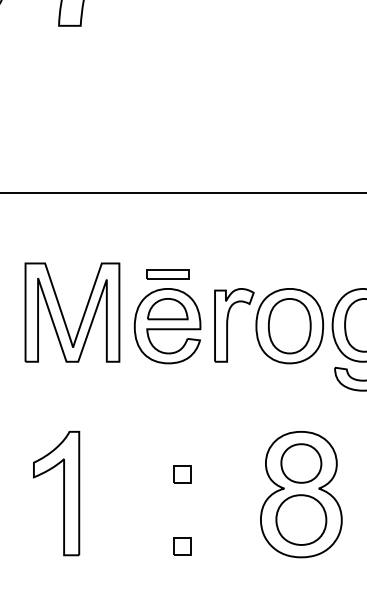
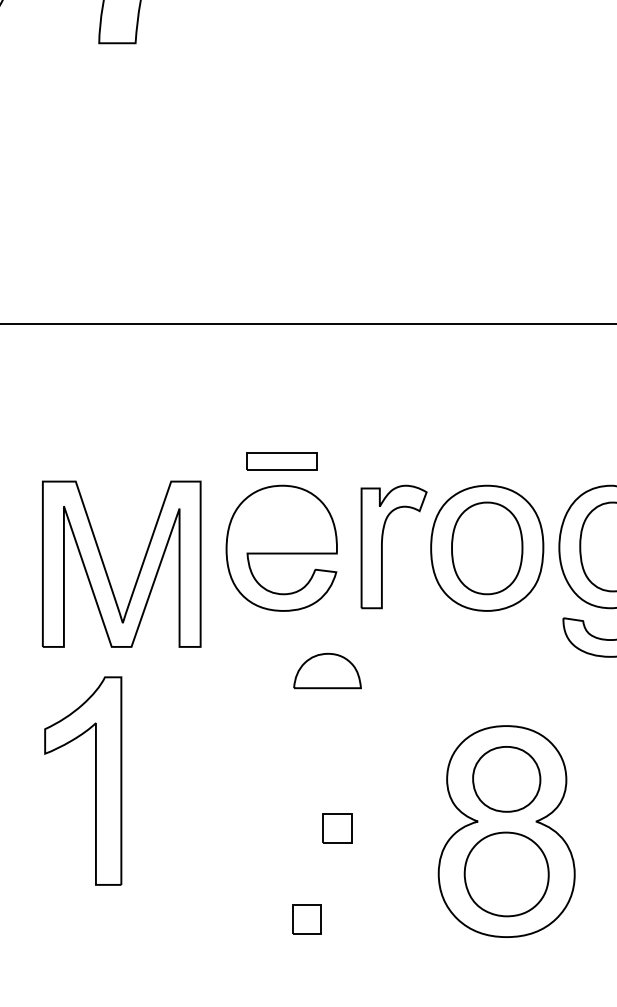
part: (167, 309) -> (326, 671), moved
part: (63, 314) -> (106, 567), moved
part: (182, 474) -> (337, 828), moved
part: (63, 493) -> (94, 780), moved

